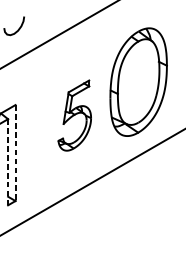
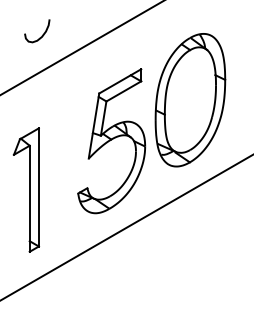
part: (74, 115) -> (111, 141), size x1.67
line: (15, 153) -> (38, 187), dashed -> solid
line: (7, 162) -> (29, 198), dashed -> solid

